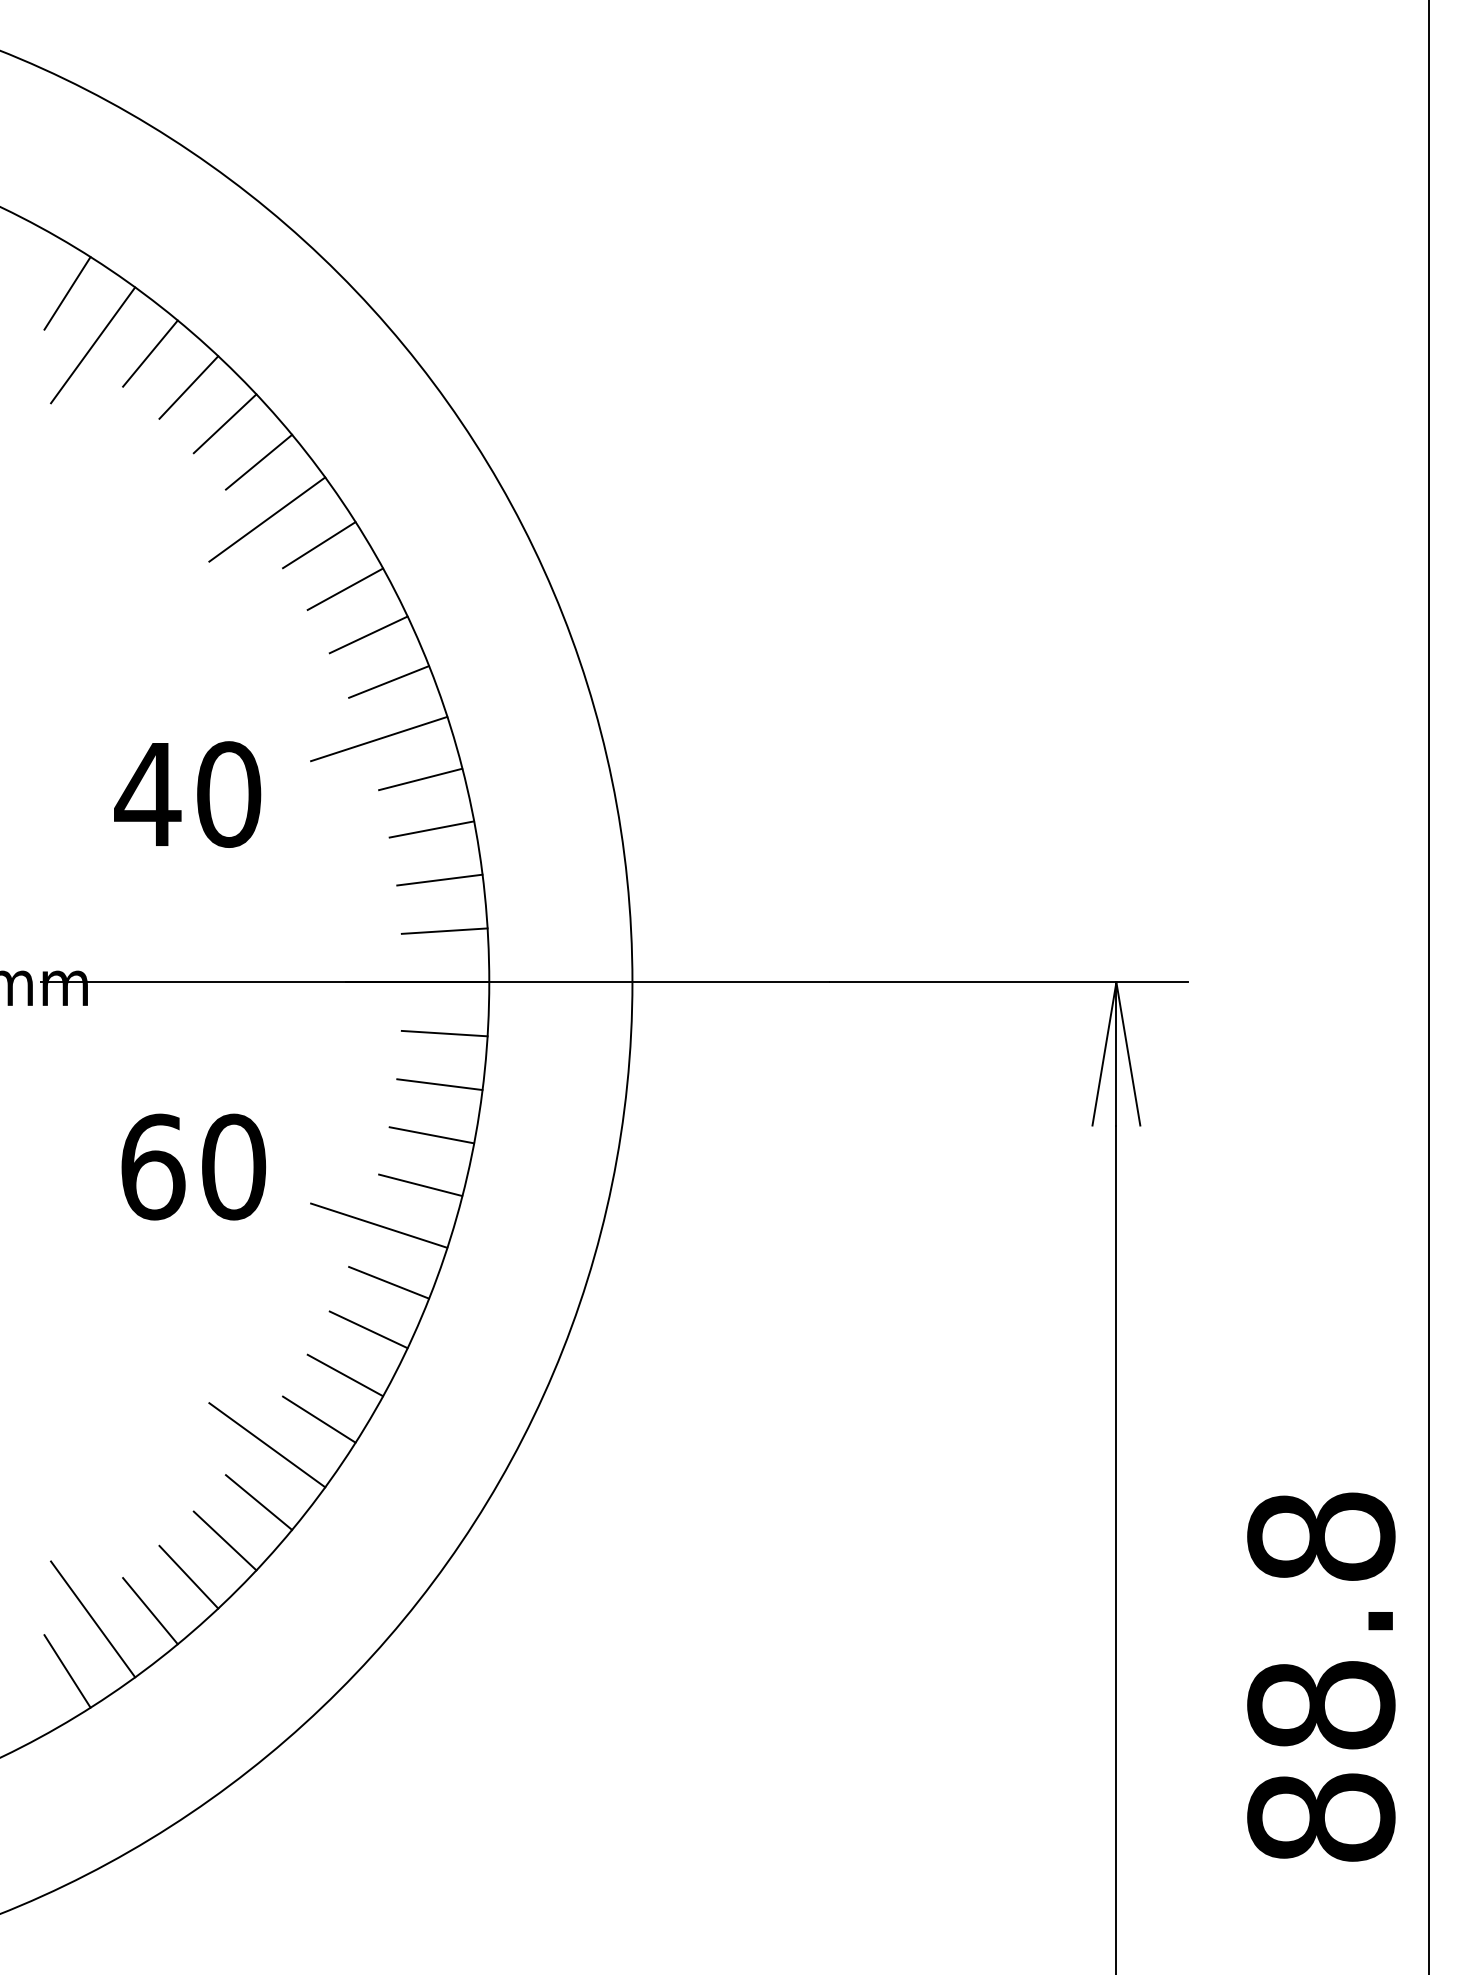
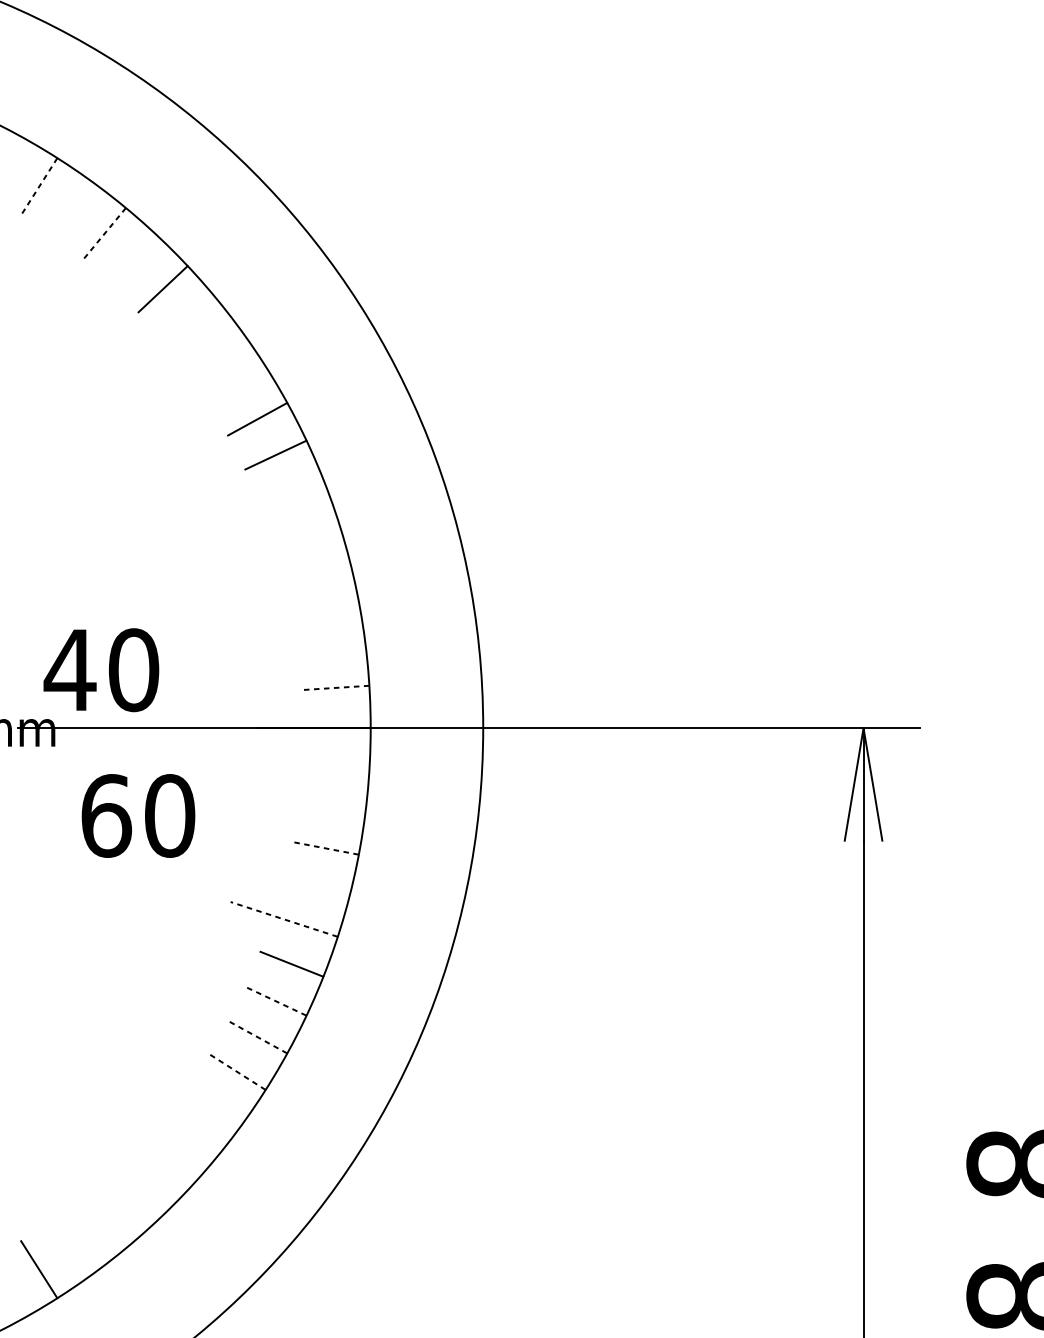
line: (67, 293) -> (39, 186), solid -> dashed
line: (93, 345) -> (59, 227), removed
line: (150, 353) -> (104, 233), solid -> dashed
line: (188, 387) -> (134, 260), removed
line: (258, 461) -> (189, 318), removed
line: (267, 519) -> (196, 364), removed
line: (319, 545) -> (237, 384), removed
line: (388, 681) -> (291, 491), removed
line: (379, 738) -> (284, 536), removed
line: (420, 779) -> (316, 568), removed
text: (187, 794) -> (101, 670), moved
line: (431, 829) -> (325, 608), removed
line: (439, 879) -> (331, 647), removed
line: (444, 931) -> (335, 688), solid -> dashed
line: (444, 1033) -> (335, 768), removed
line: (439, 1084) -> (331, 808), removed
line: (431, 1135) -> (325, 848), solid -> dashed
text: (193, 1166) -> (138, 815), moved
line: (420, 1185) -> (316, 887), removed
line: (379, 1225) -> (284, 919), solid -> dashed
line: (368, 1329) -> (275, 1000), solid -> dashed
line: (345, 1375) -> (257, 1037), solid -> dashed
line: (319, 1419) -> (237, 1071), solid -> dashed
line: (267, 1445) -> (196, 1092), removed
line: (258, 1502) -> (189, 1136), removed
line: (224, 1540) -> (162, 1166), removed
line: (188, 1576) -> (134, 1195), removed
line: (150, 1611) -> (104, 1222), removed
line: (93, 1619) -> (59, 1228), removed

